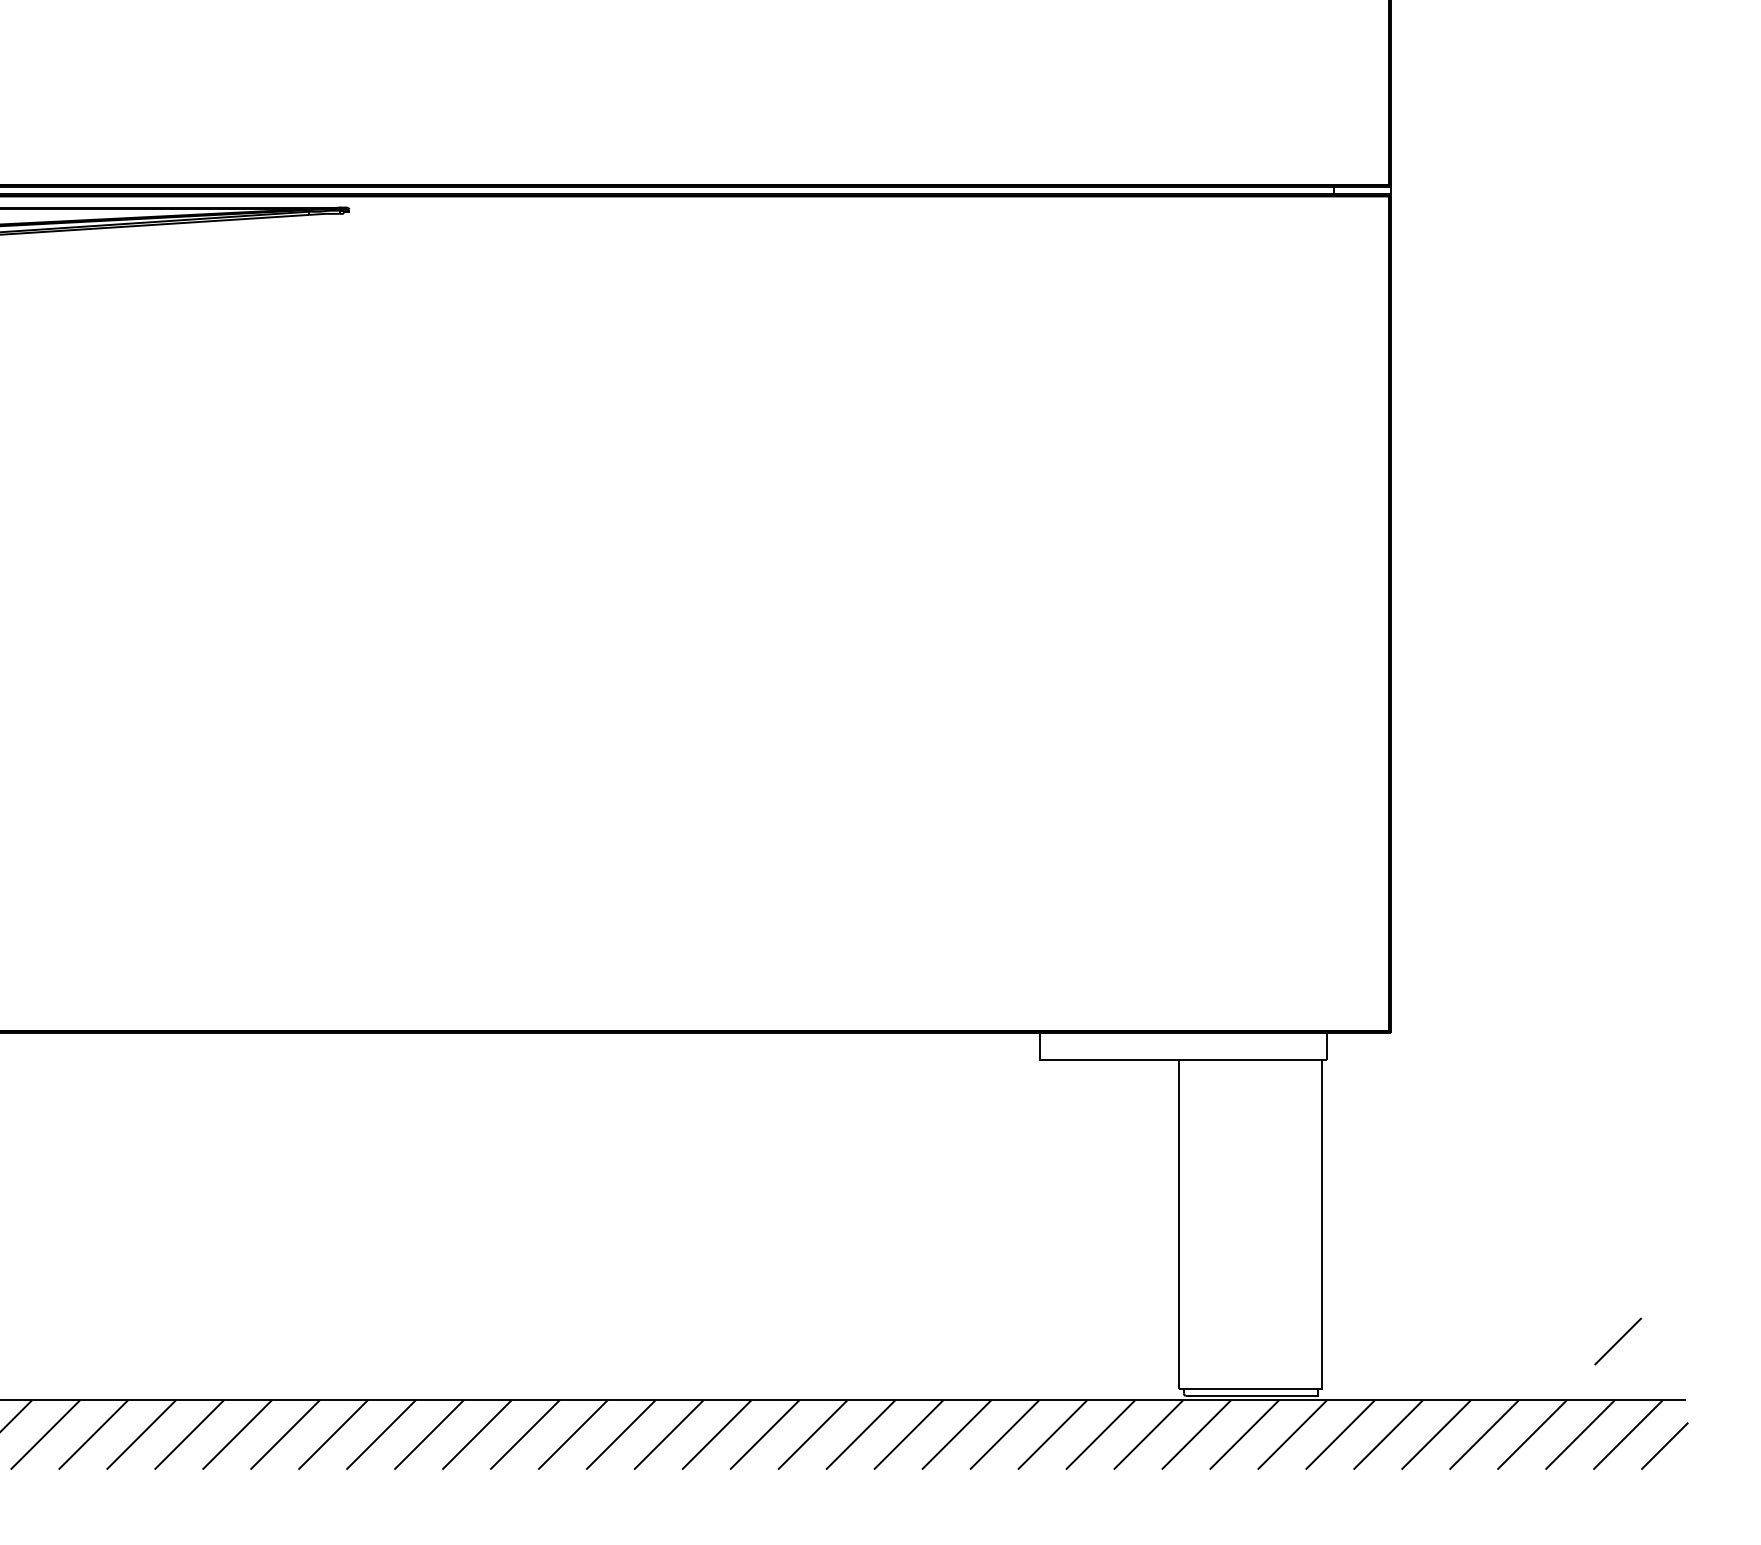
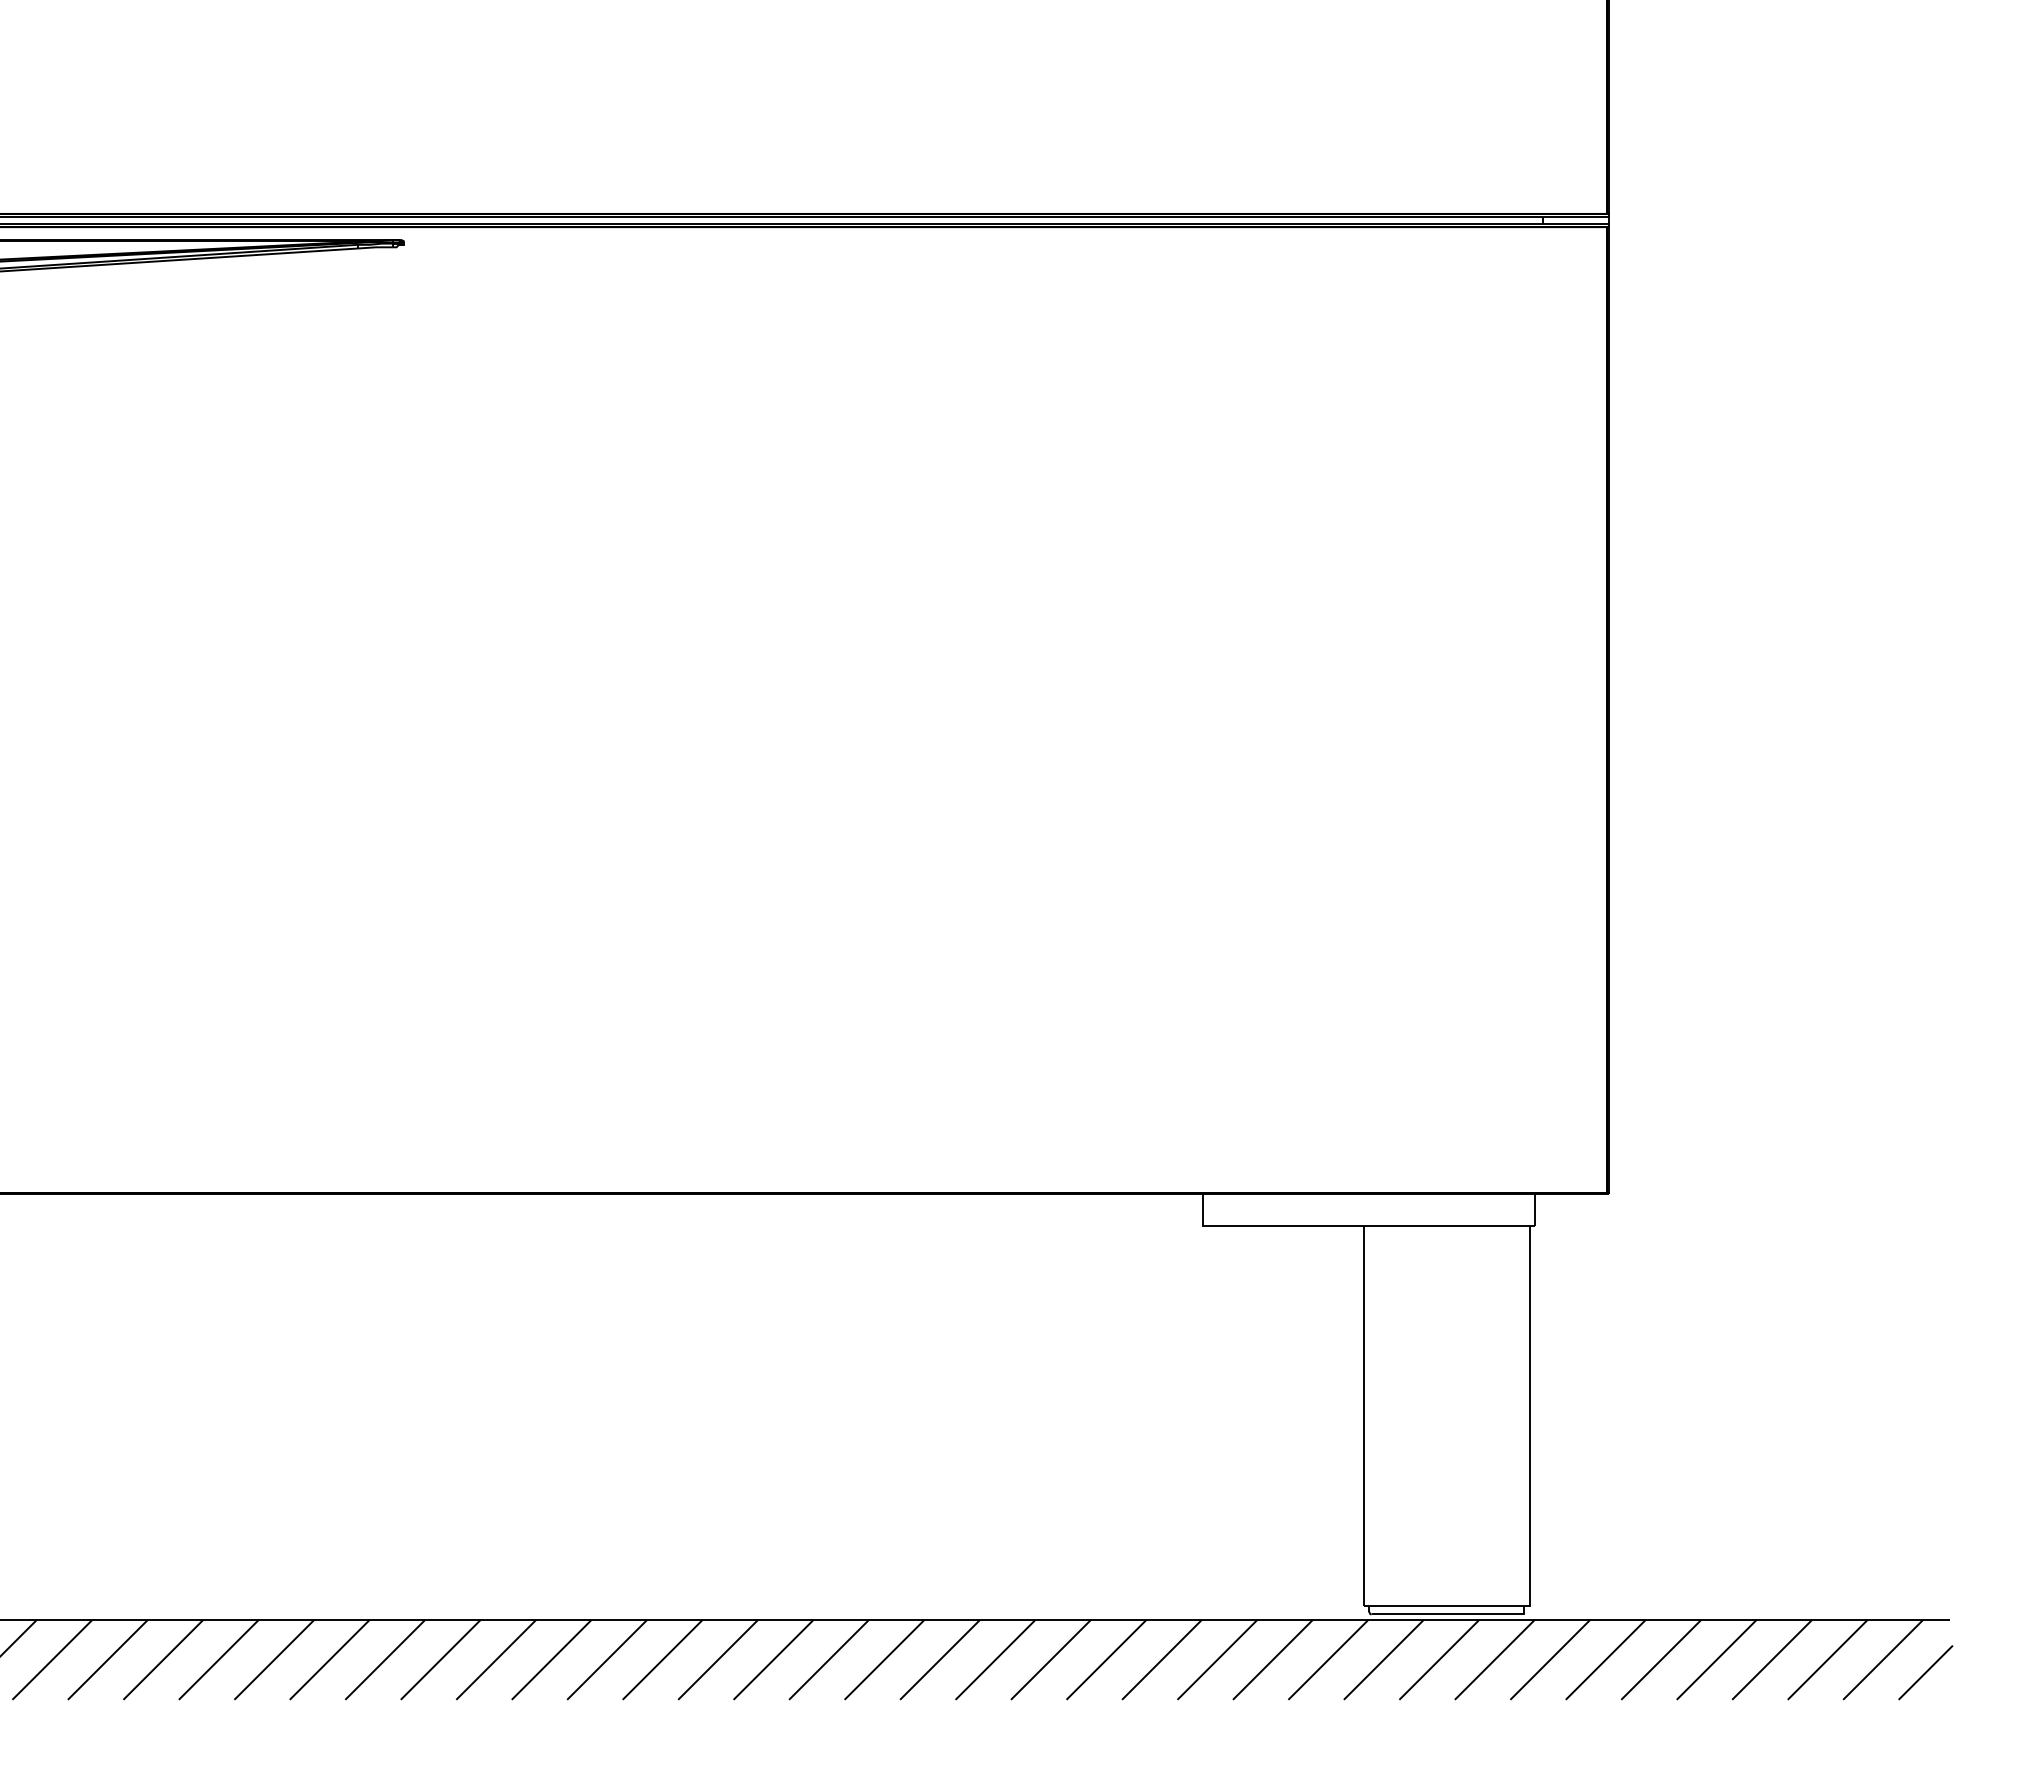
line: (1617, 1341) -> (1871, 1551), removed

